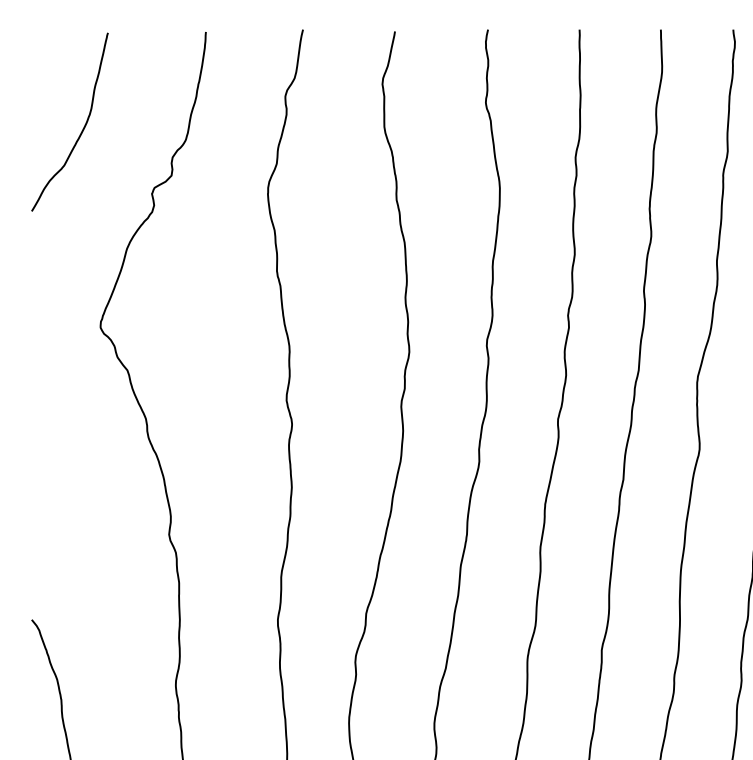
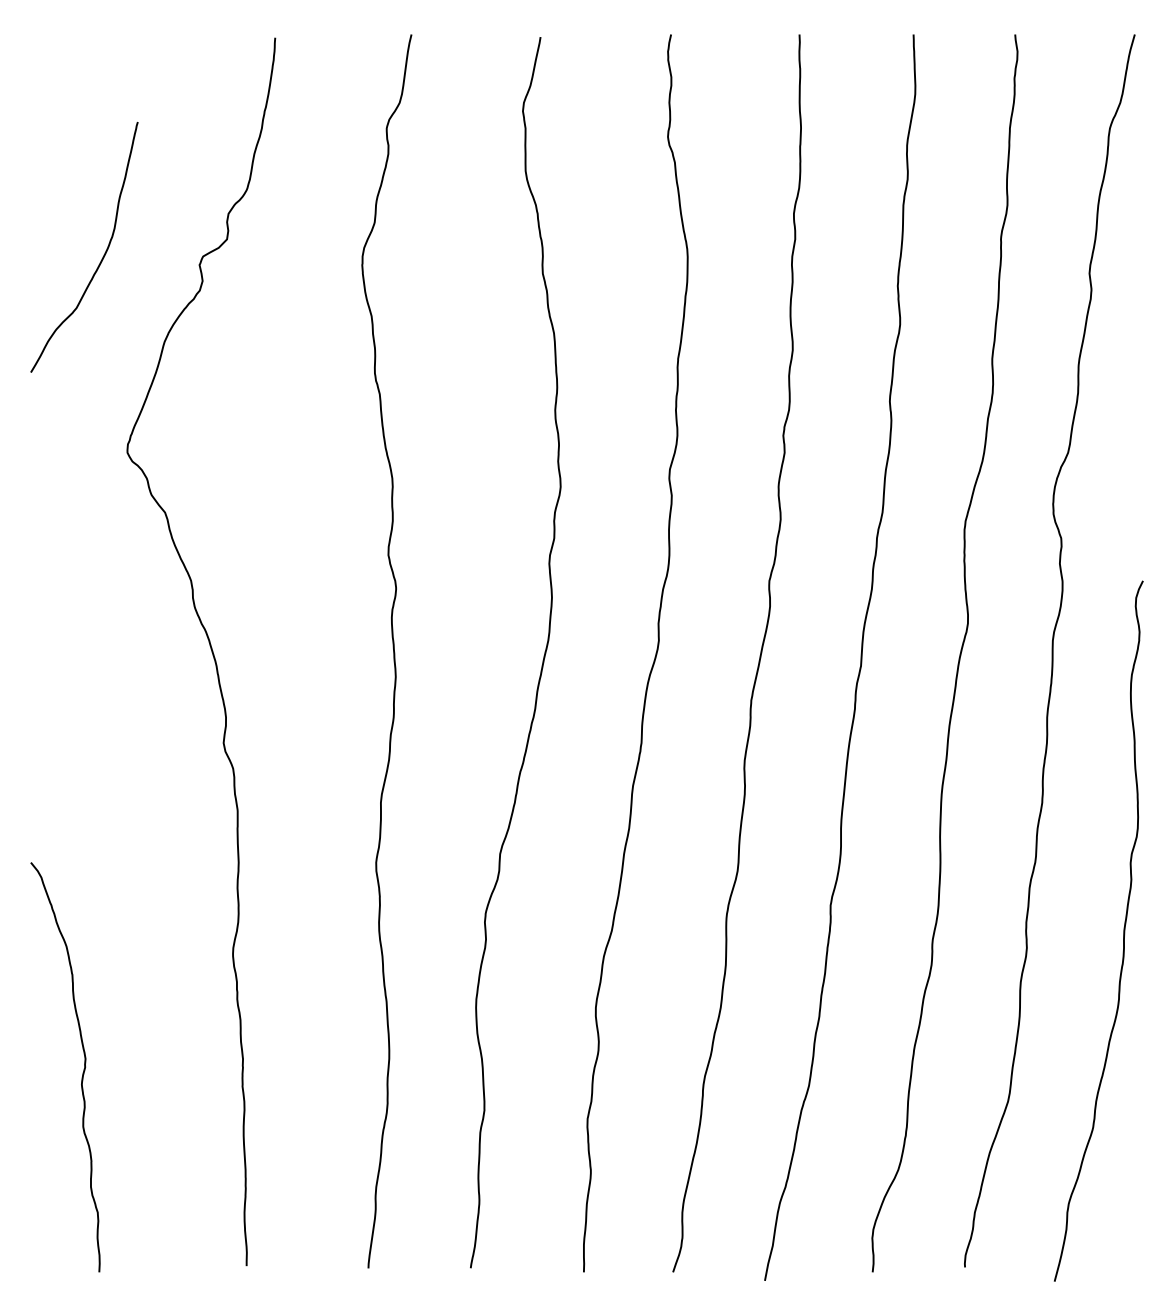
curve: (82, 130) -> (101, 258), moved

